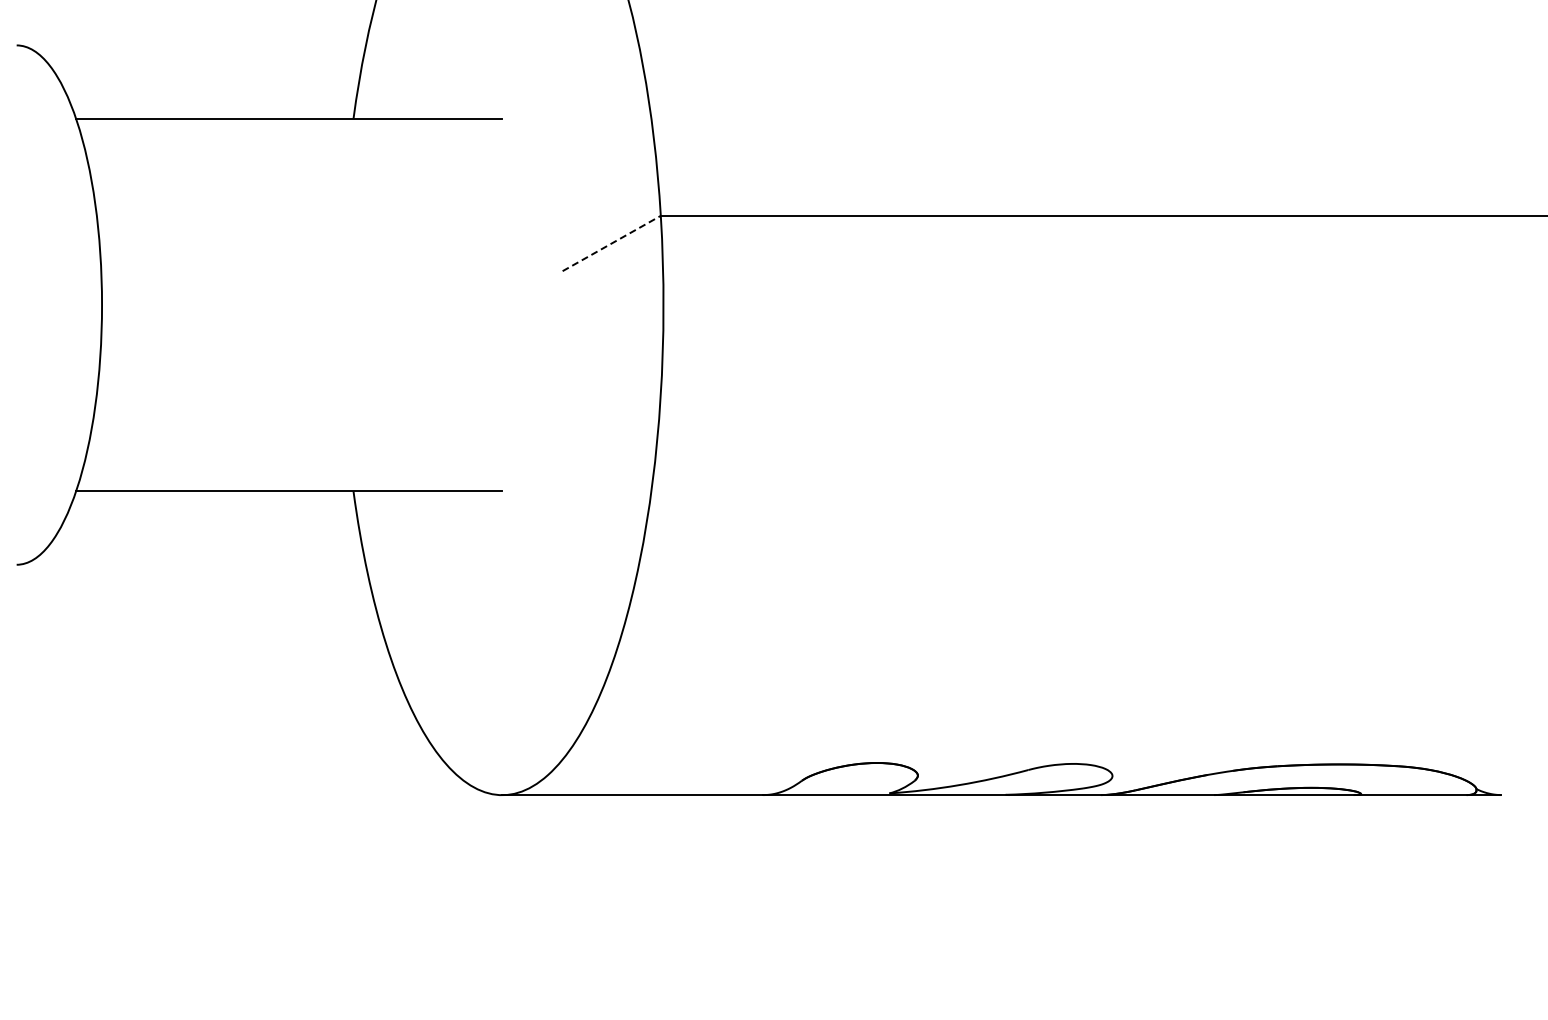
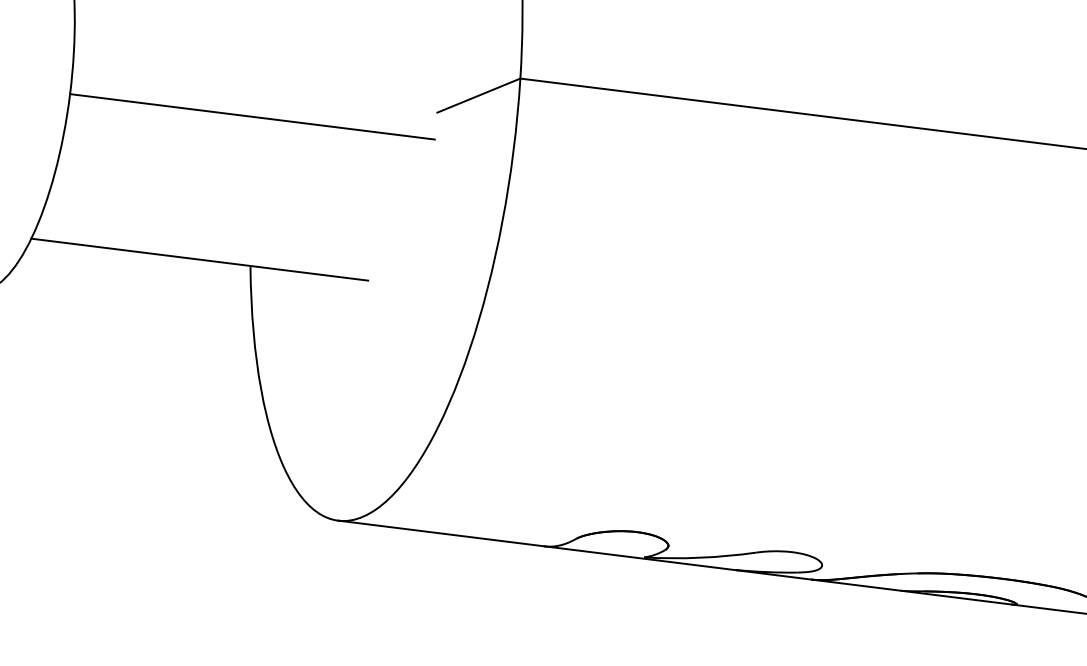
line: (612, 243) -> (479, 95), dashed -> solid
line: (332, 305) -> (252, 117), added

